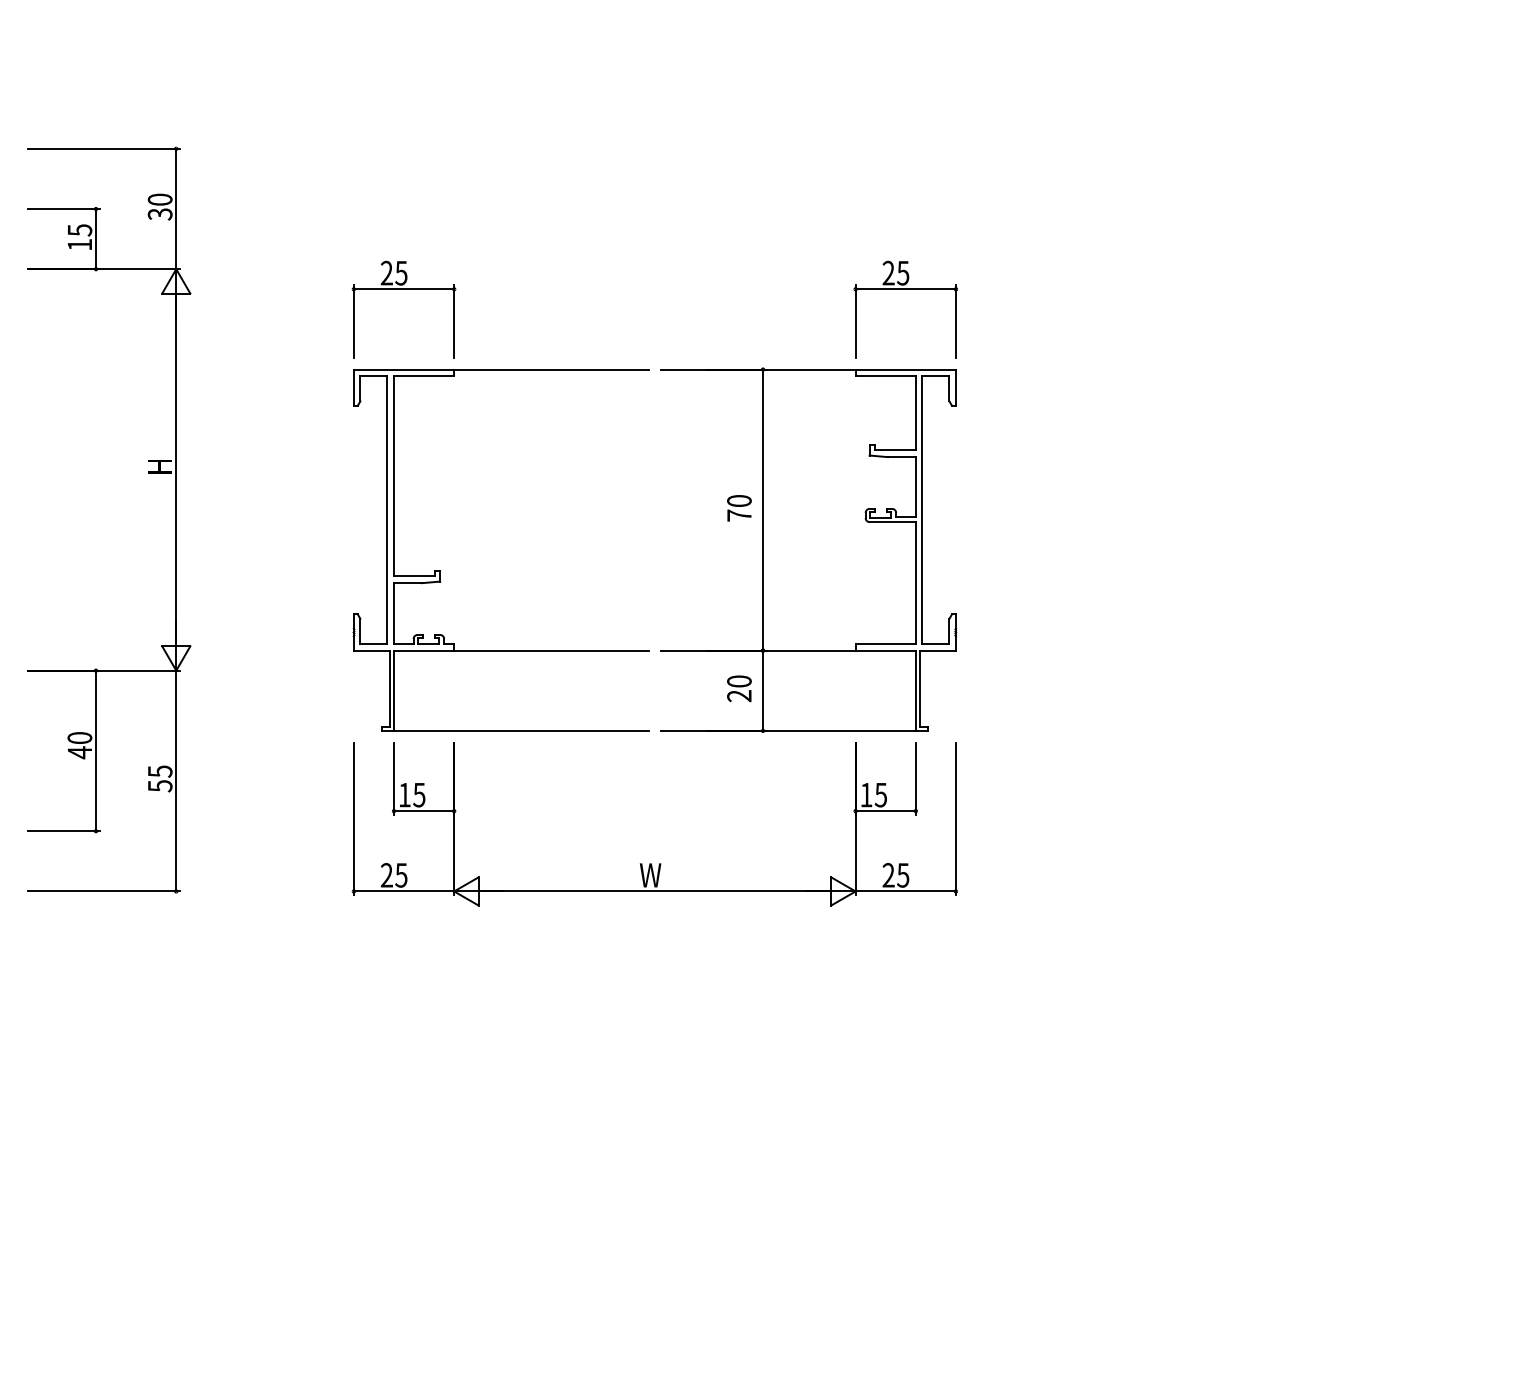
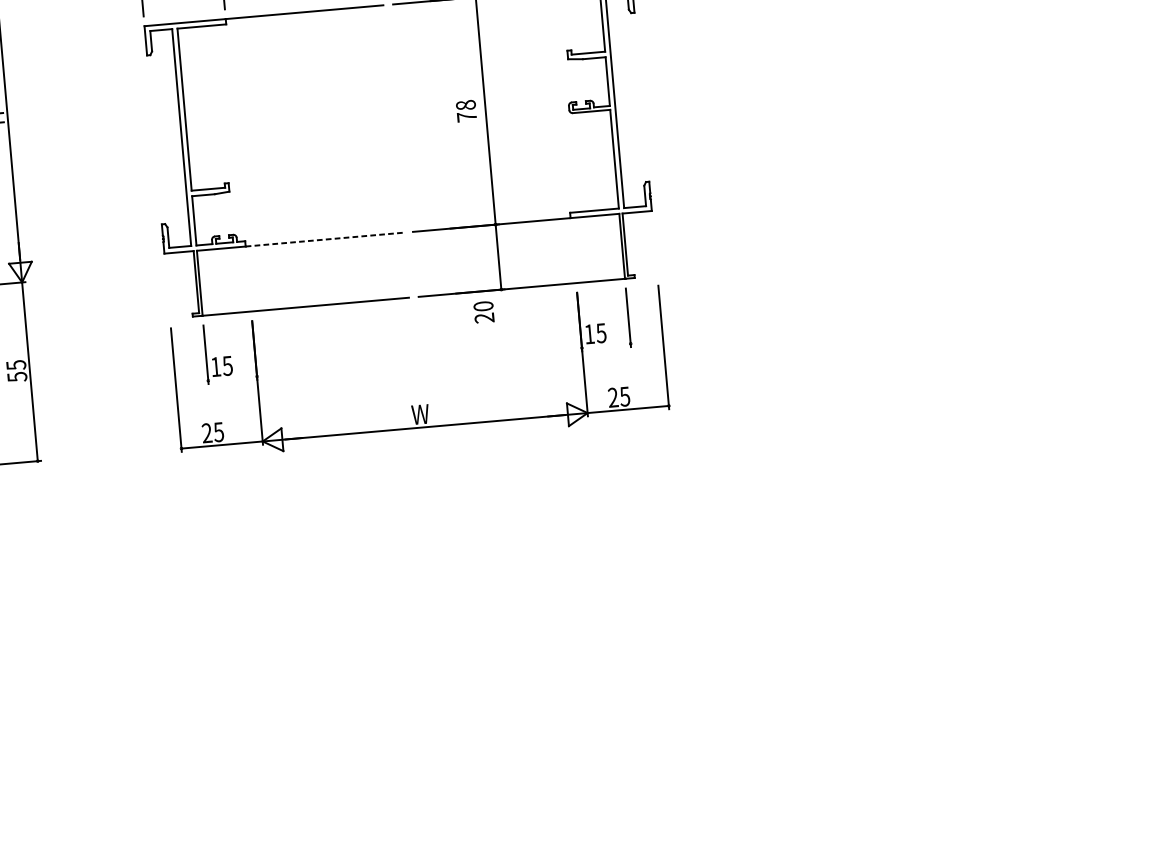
text: (739, 500) -> (465, 104), 70 -> 78
line: (552, 650) -> (325, 239), solid -> dashed
text: (739, 688) -> (484, 312), moved
line: (423, 811) -> (232, 378), removed
line: (885, 811) -> (606, 346), removed

